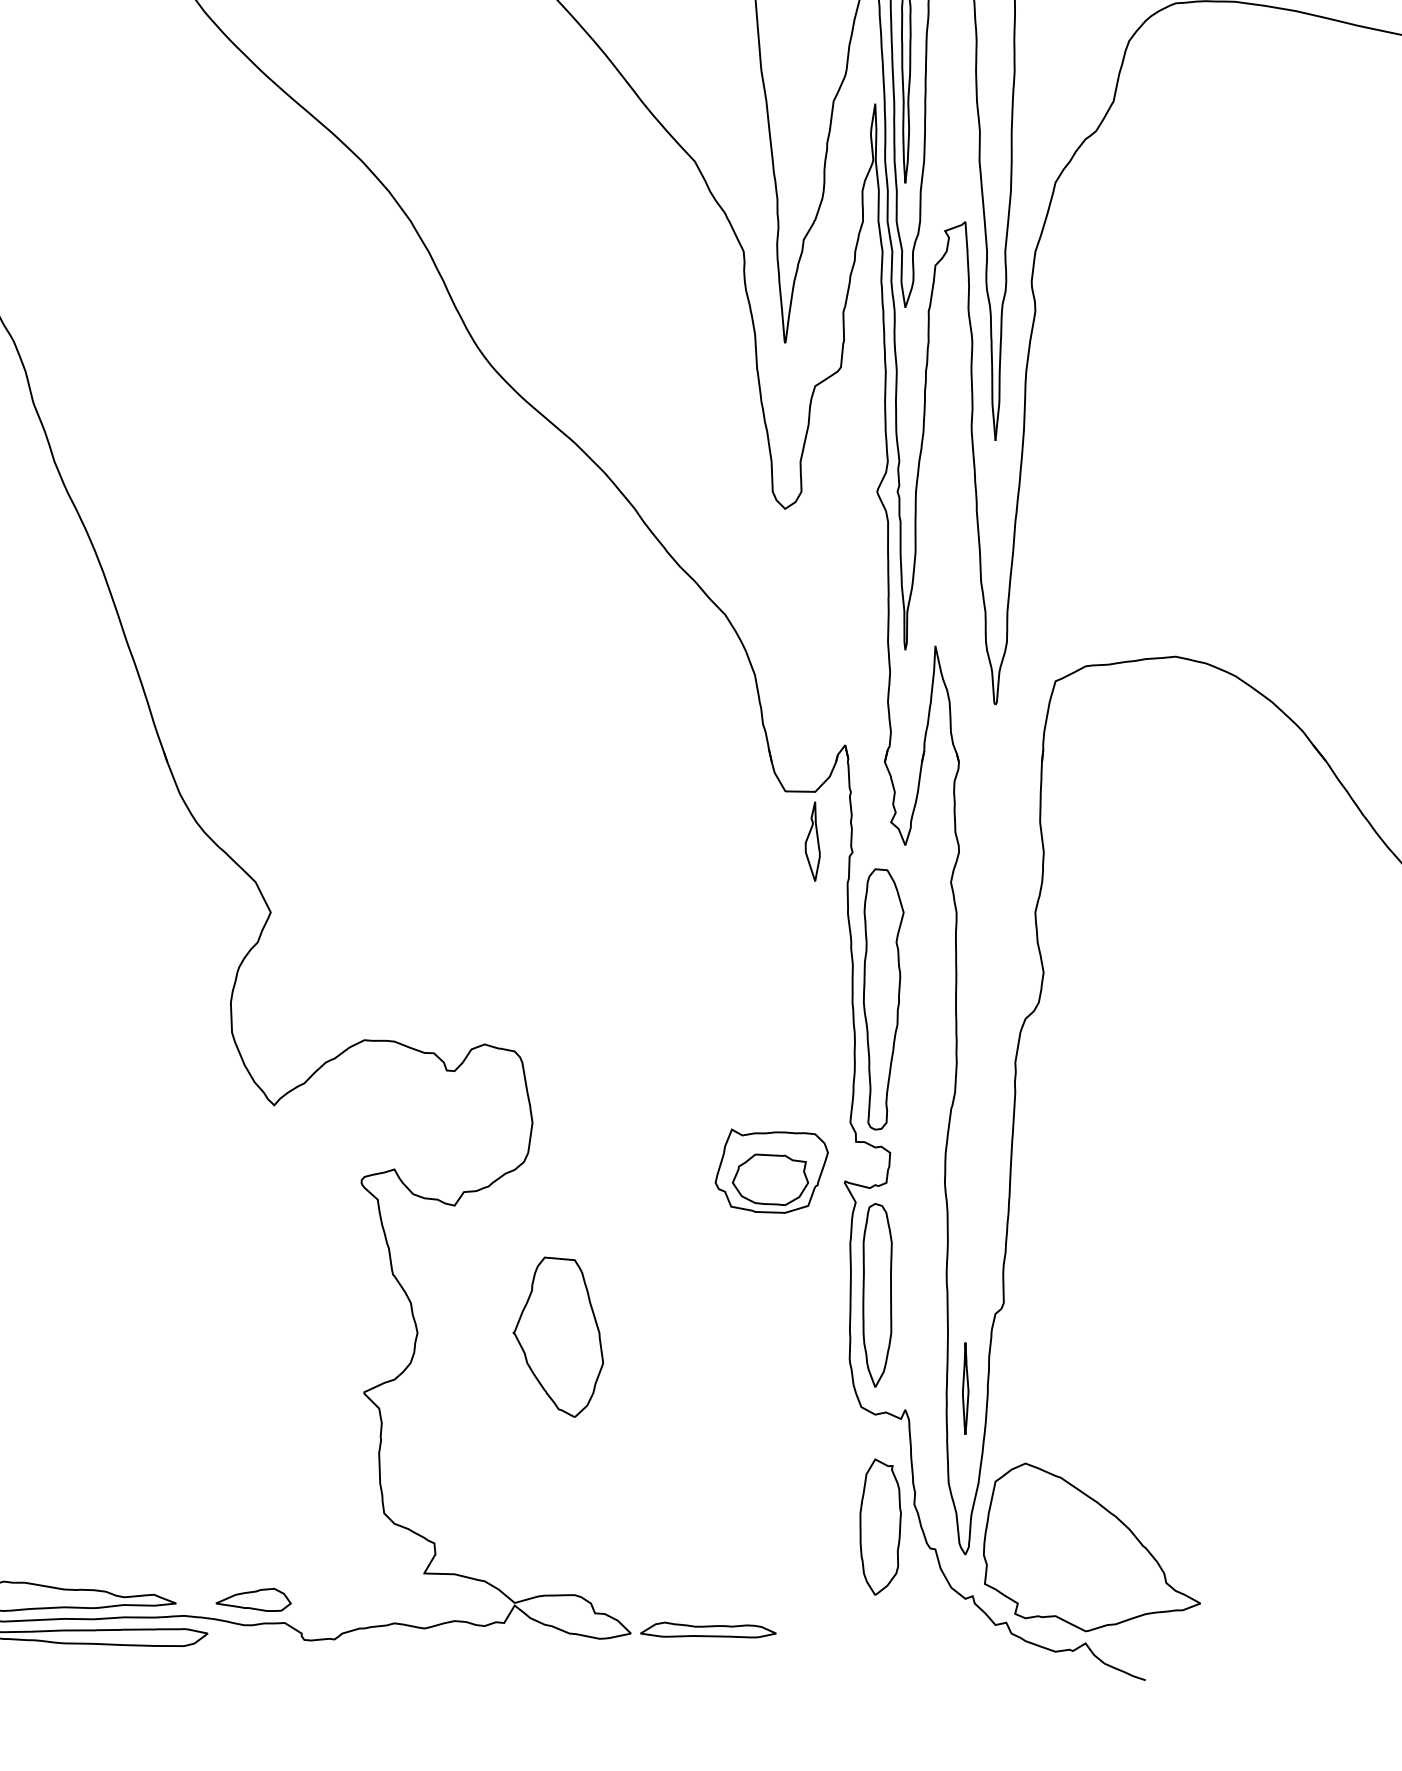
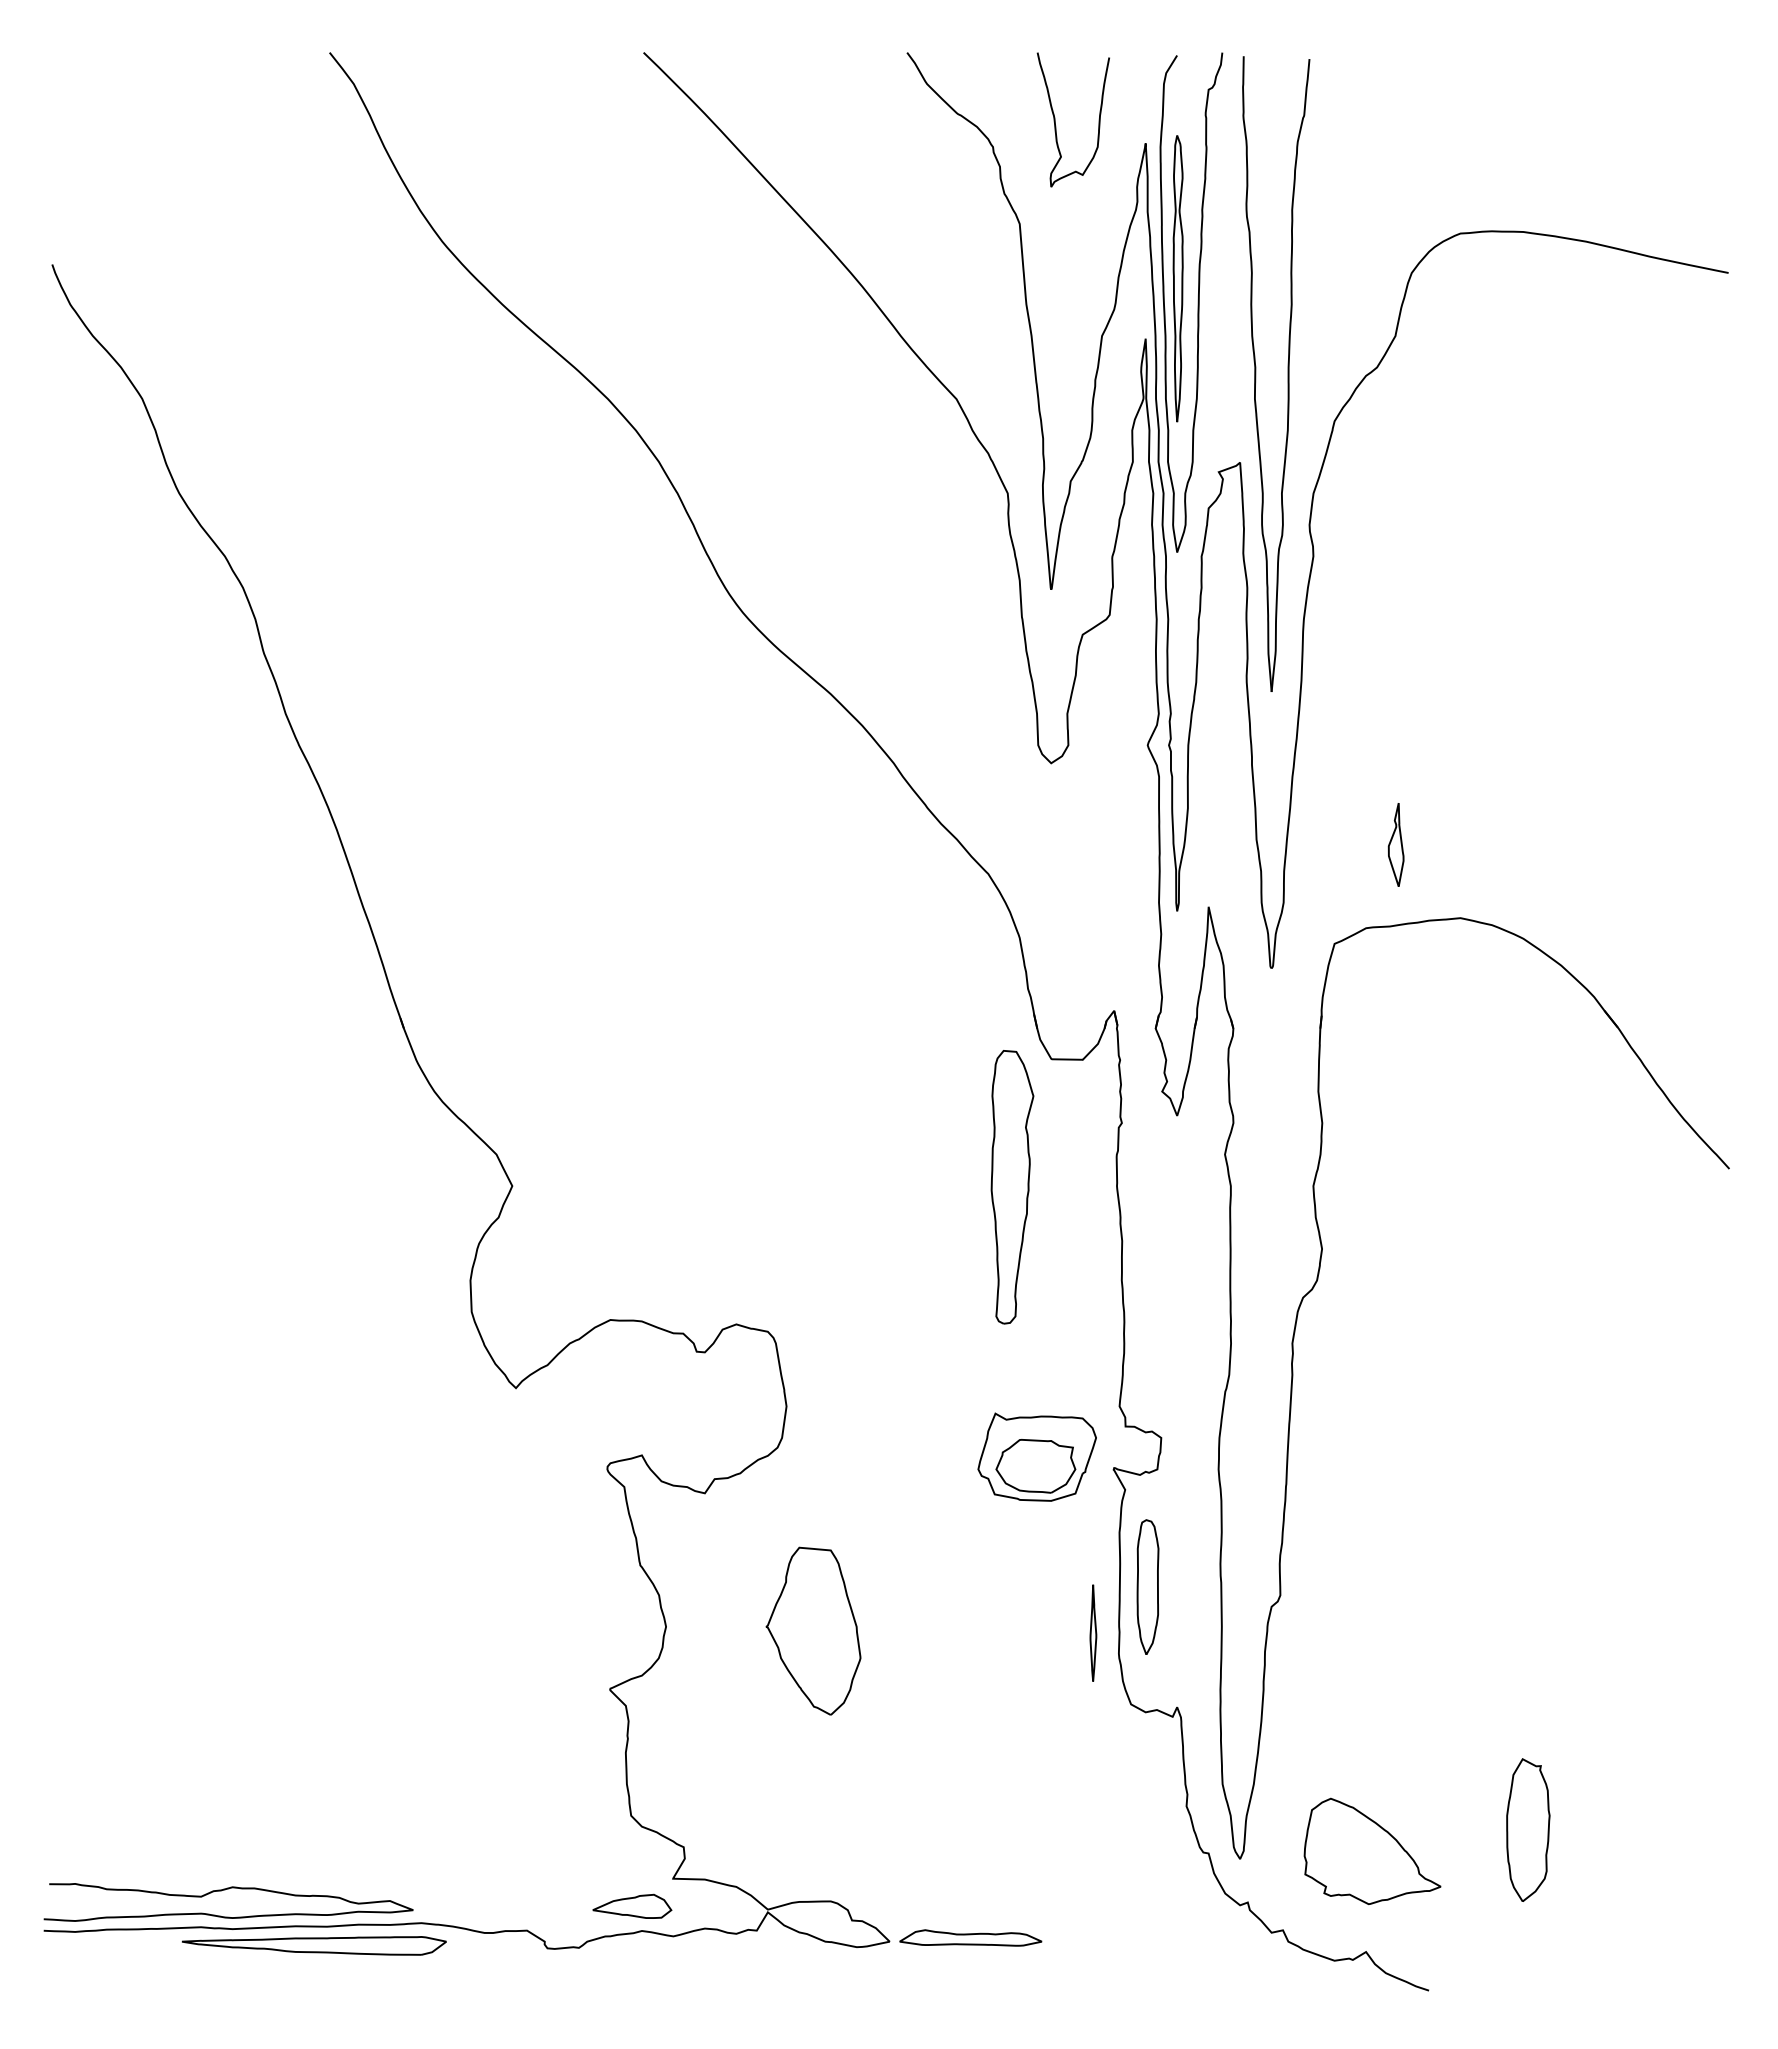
part: (812, 841) -> (1395, 844), moved
part: (883, 999) -> (1012, 1187), moved
part: (877, 1294) -> (1147, 1586), size x0.7
part: (965, 1388) -> (1093, 1632), moved
part: (880, 1526) -> (1528, 1829), moved
part: (1091, 1547) -> (1372, 1851), size x0.6
part: (253, 1599) -> (632, 1905), moved

